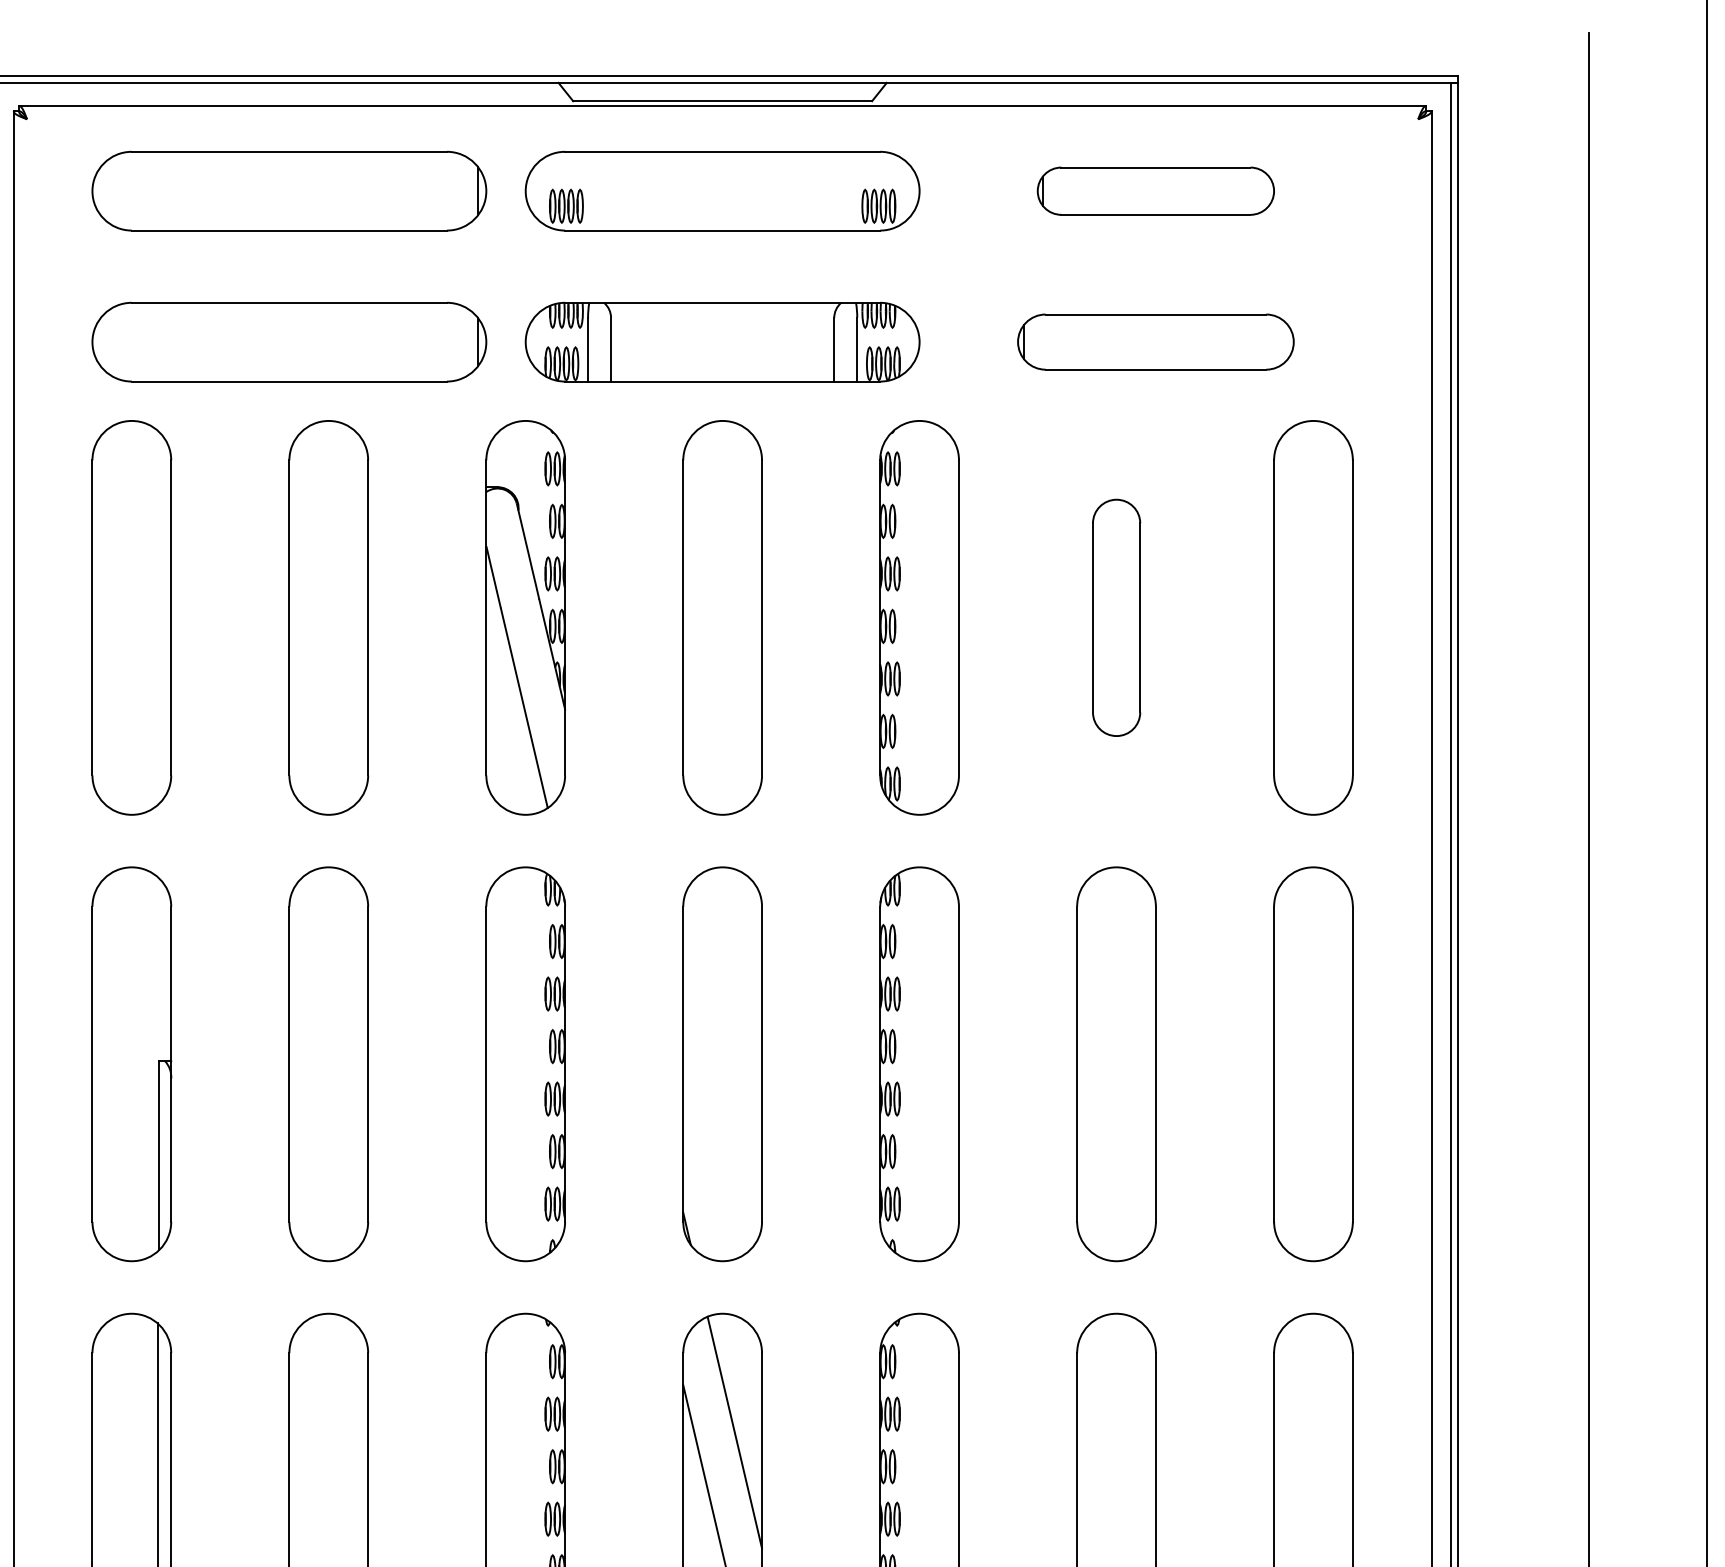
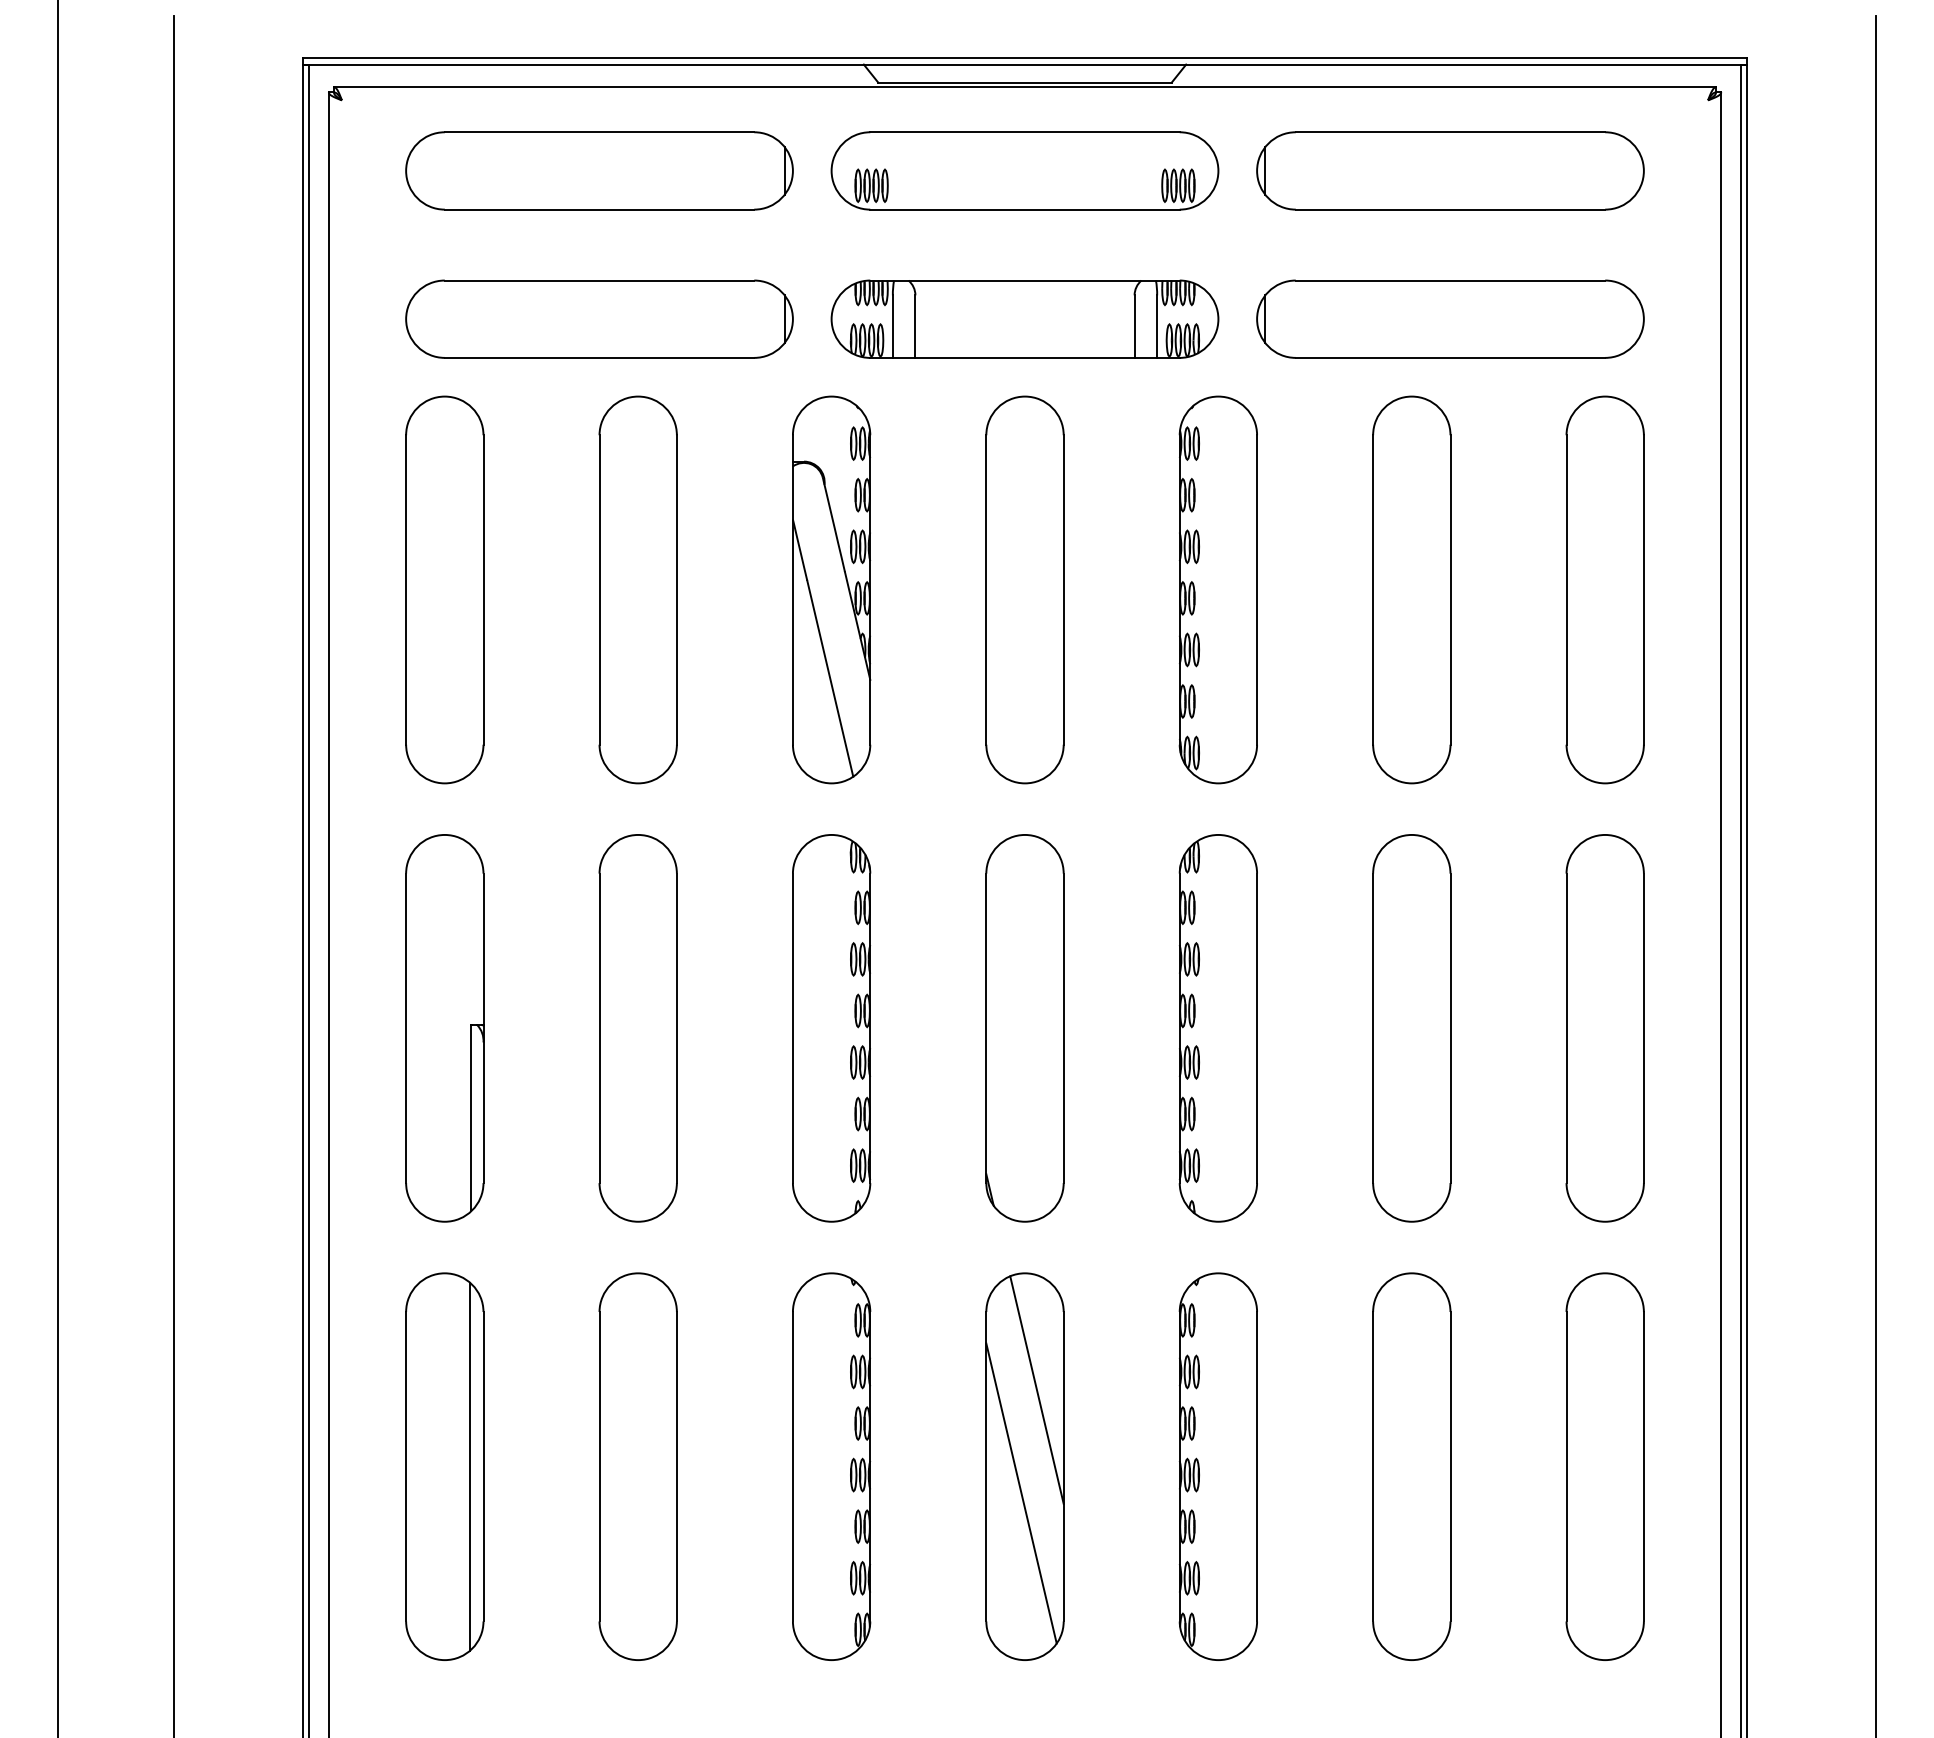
part: (1155, 190) -> (1450, 170), size x1.67
part: (1155, 341) -> (1450, 318), size x1.43
part: (1116, 617) -> (1411, 589), size x1.67

